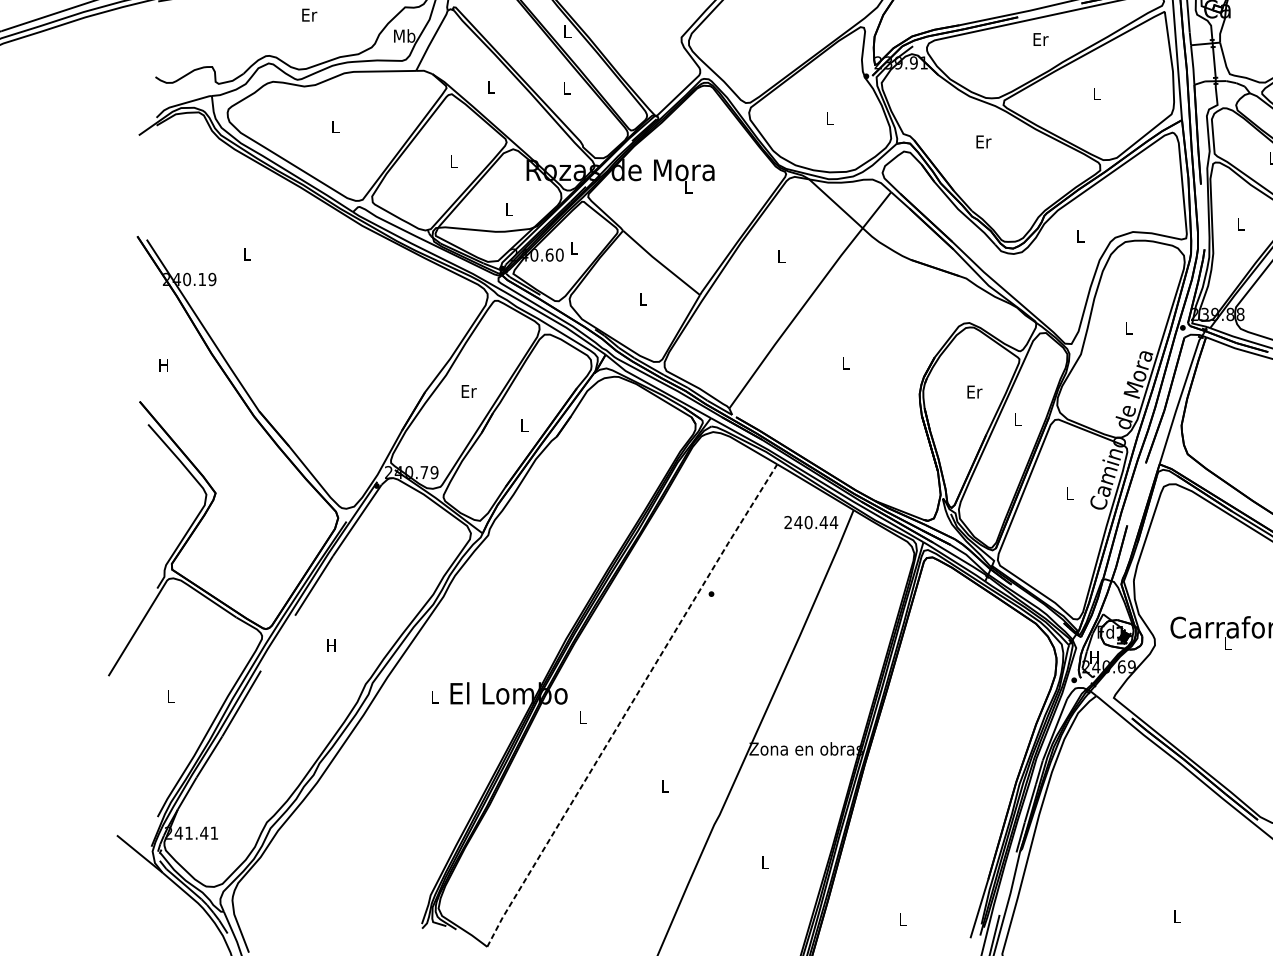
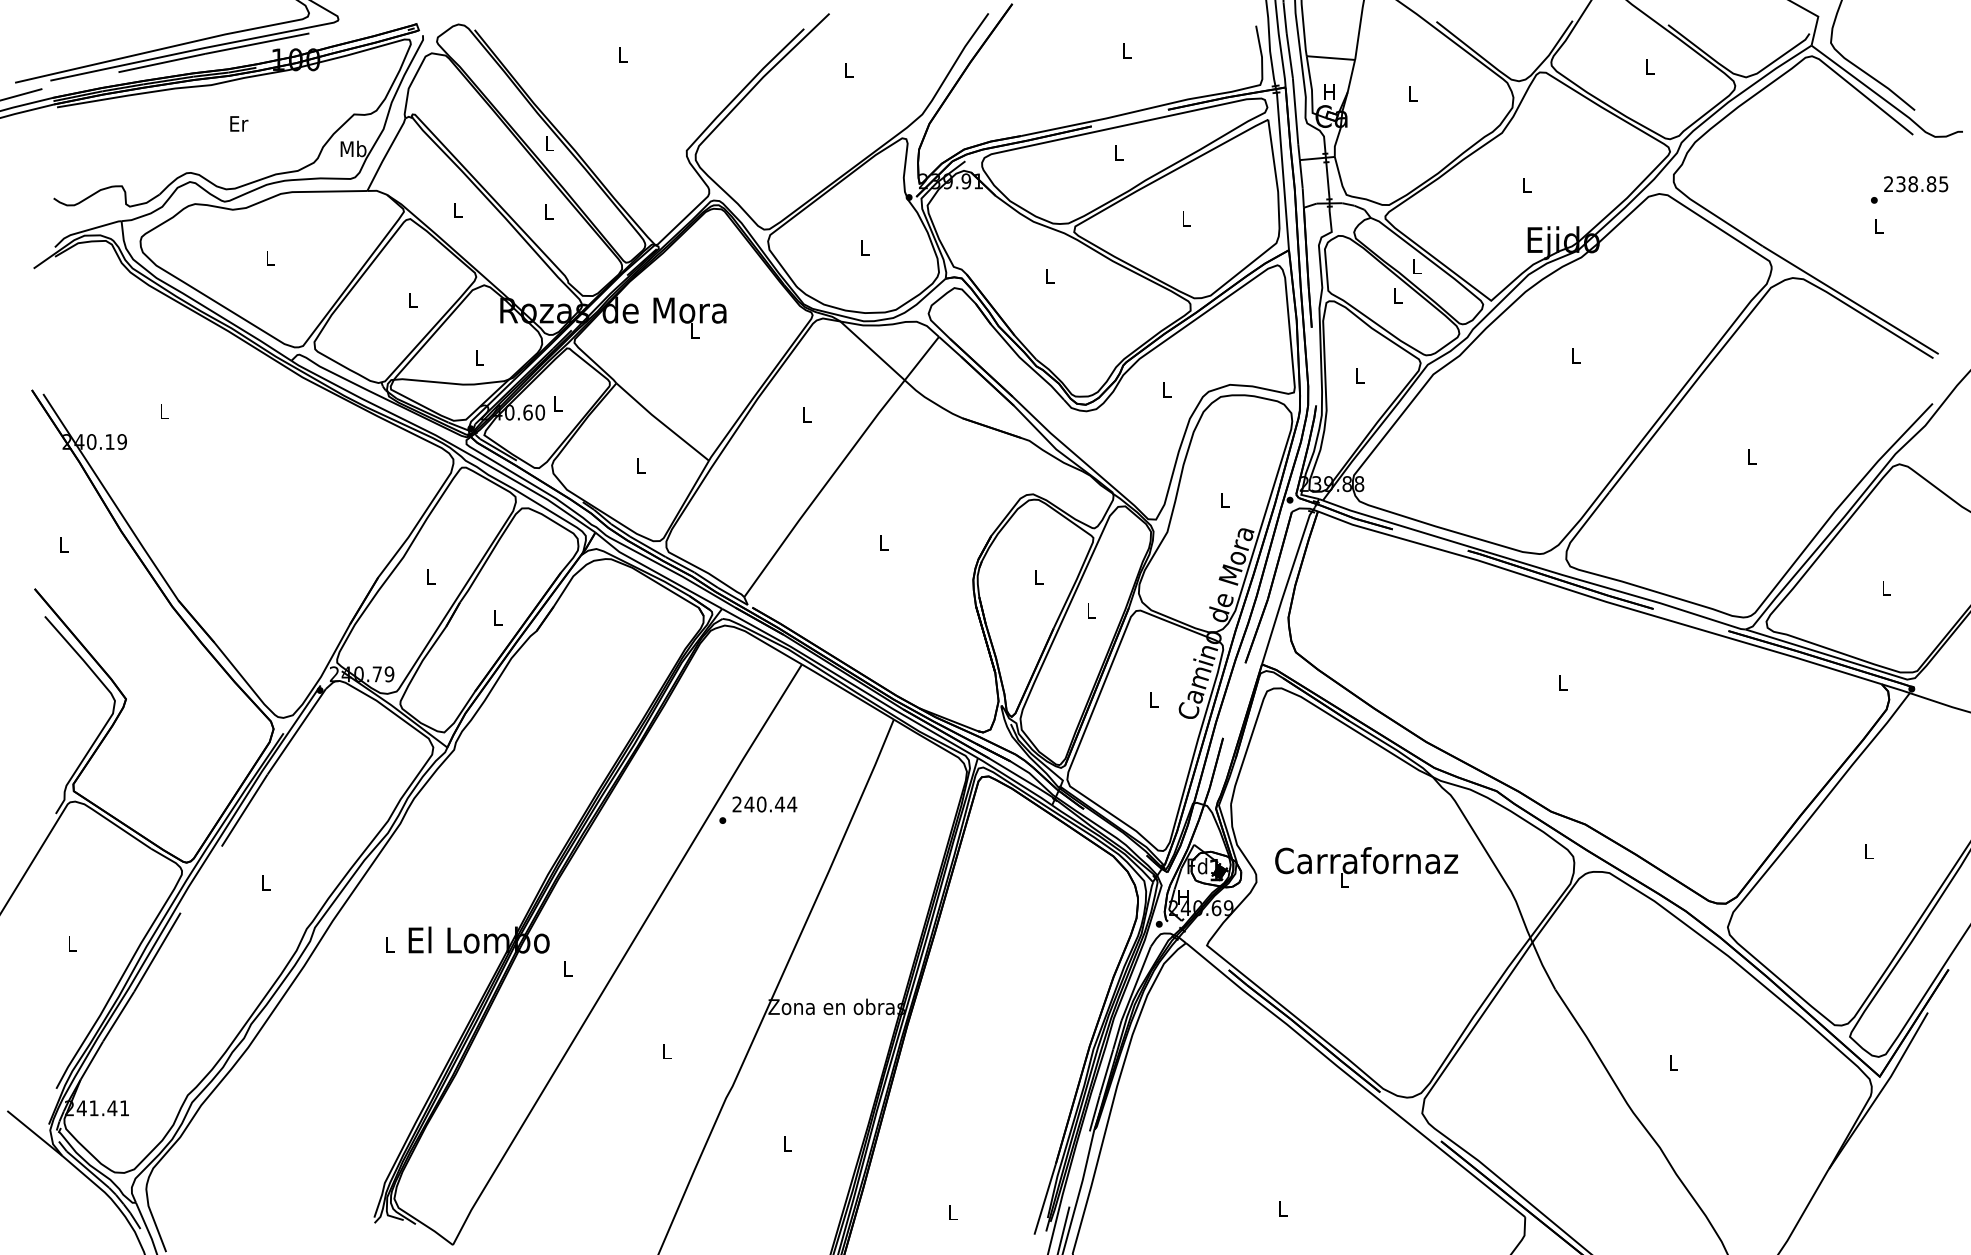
text: (1041, 38) -> (1119, 152), Er -> L
text: (983, 141) -> (1050, 276), Er -> L
text: (163, 364) -> (63, 544), H -> L
text: (469, 391) -> (431, 576), Er -> L
text: (974, 392) -> (1039, 577), Er -> L
text: (810, 522) -> (764, 804), moved
text: (331, 645) -> (265, 882), H -> L
line: (631, 704) -> (626, 953), dashed -> solid

